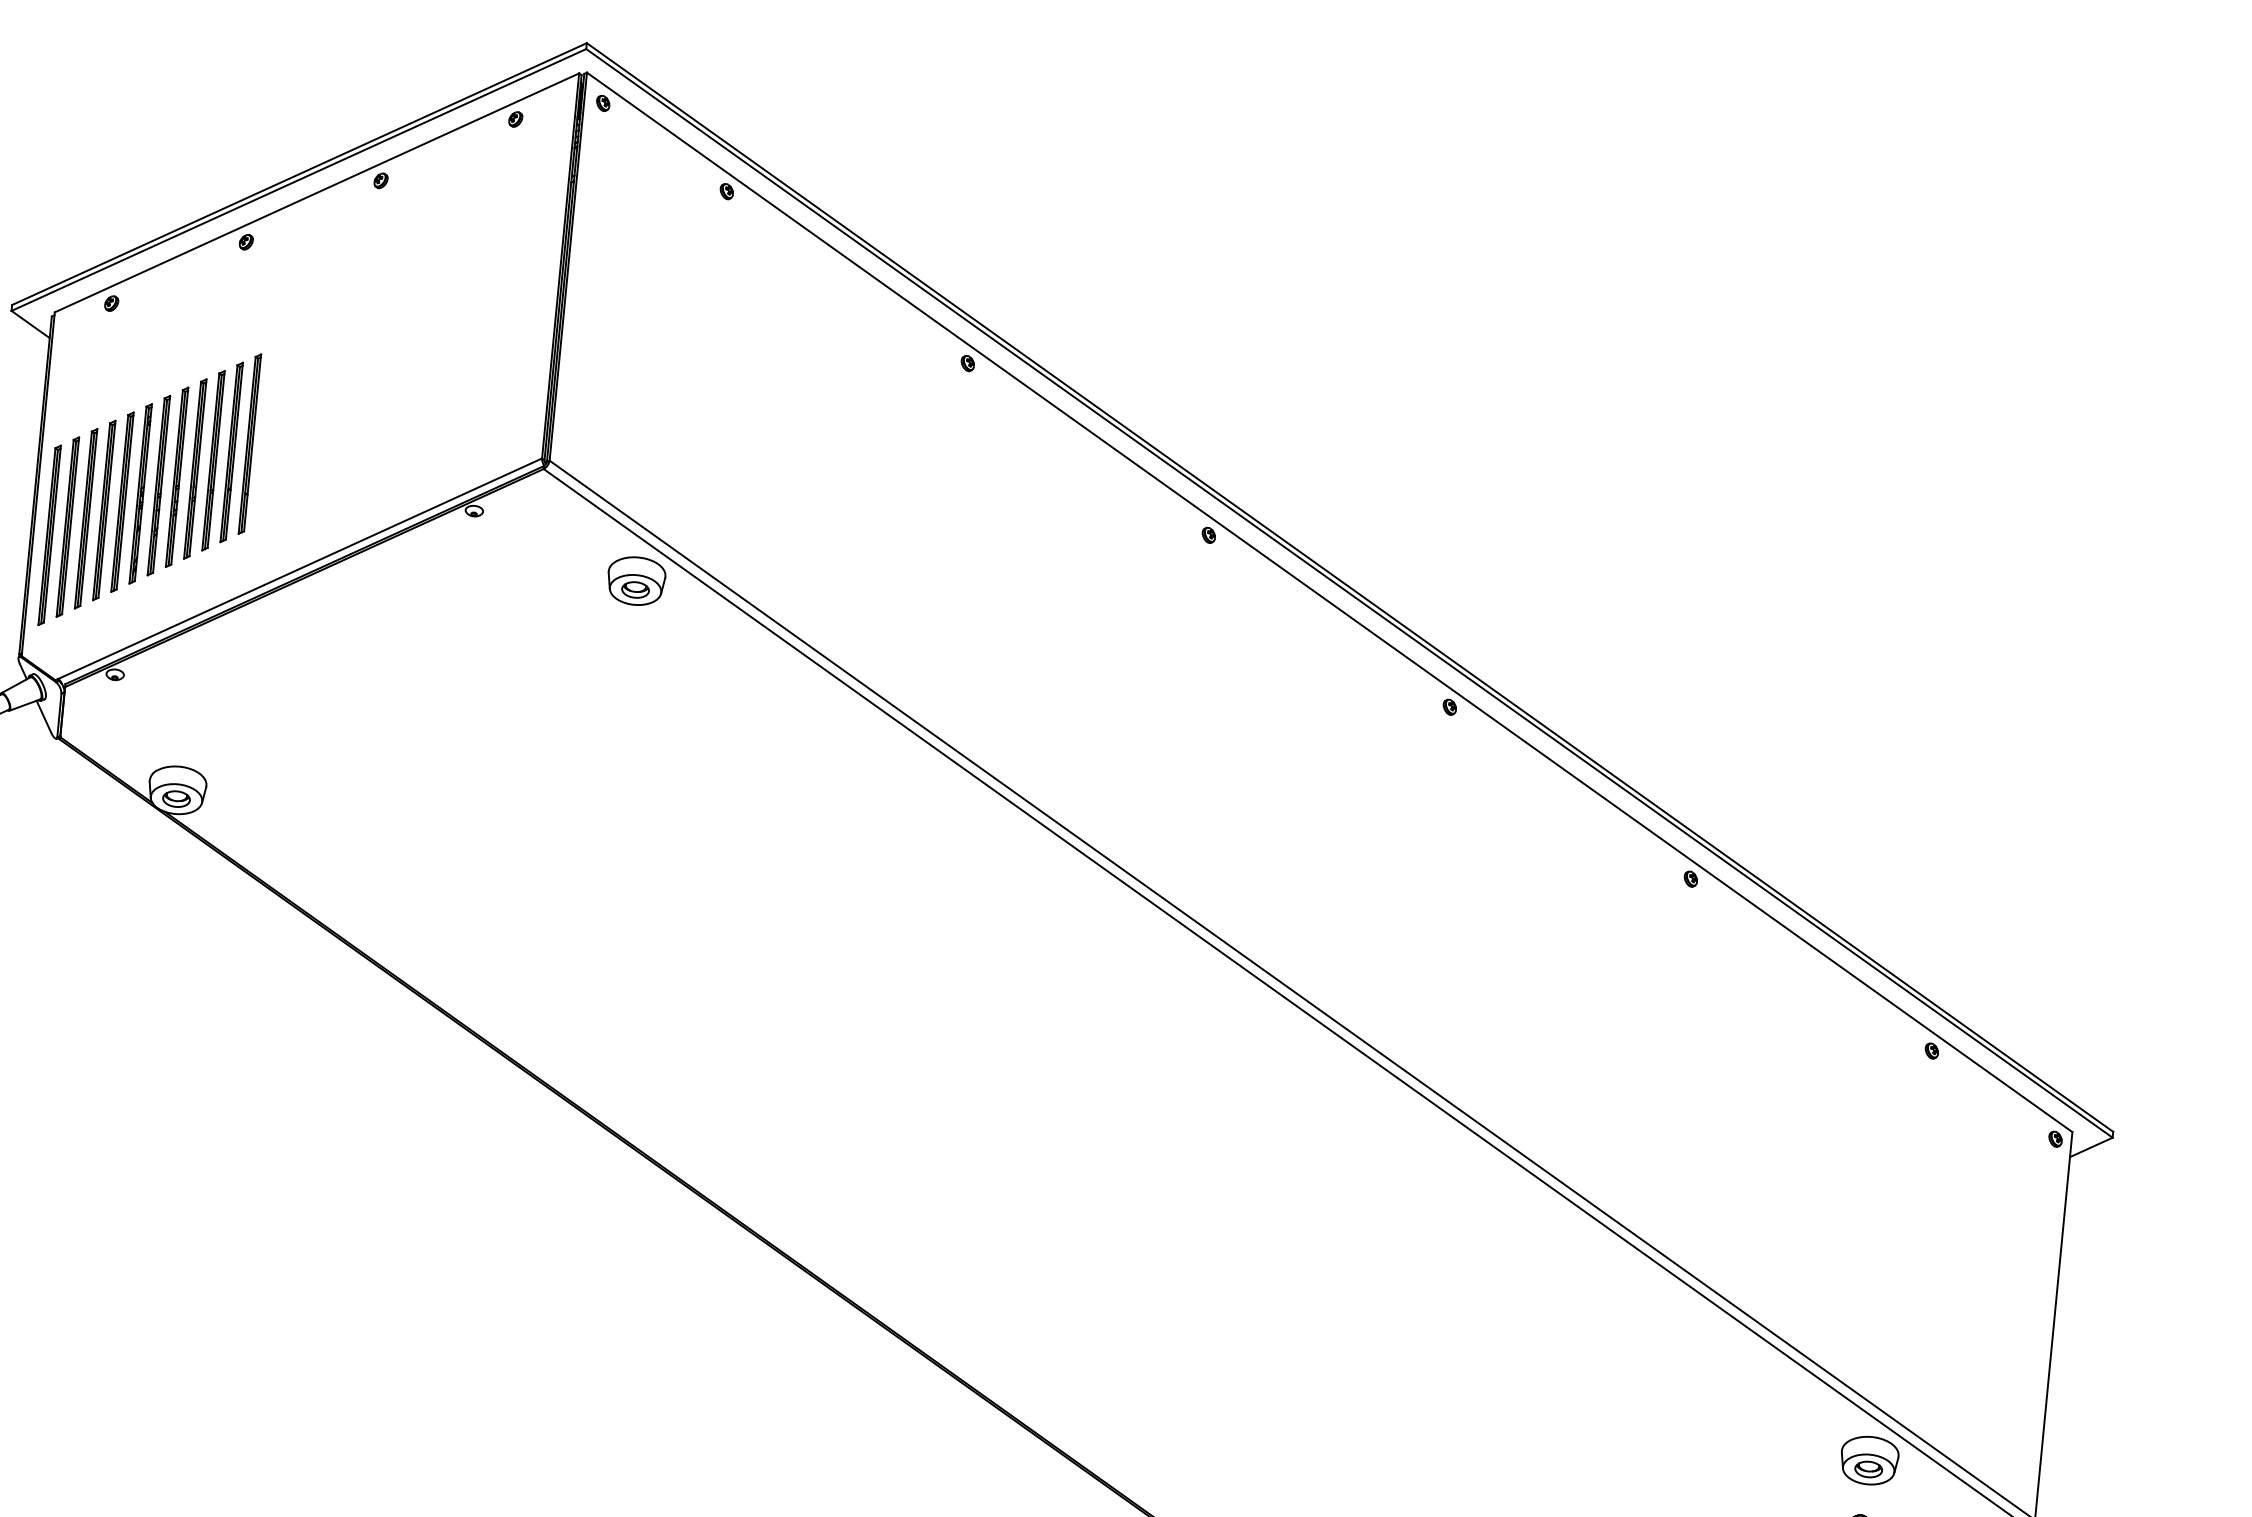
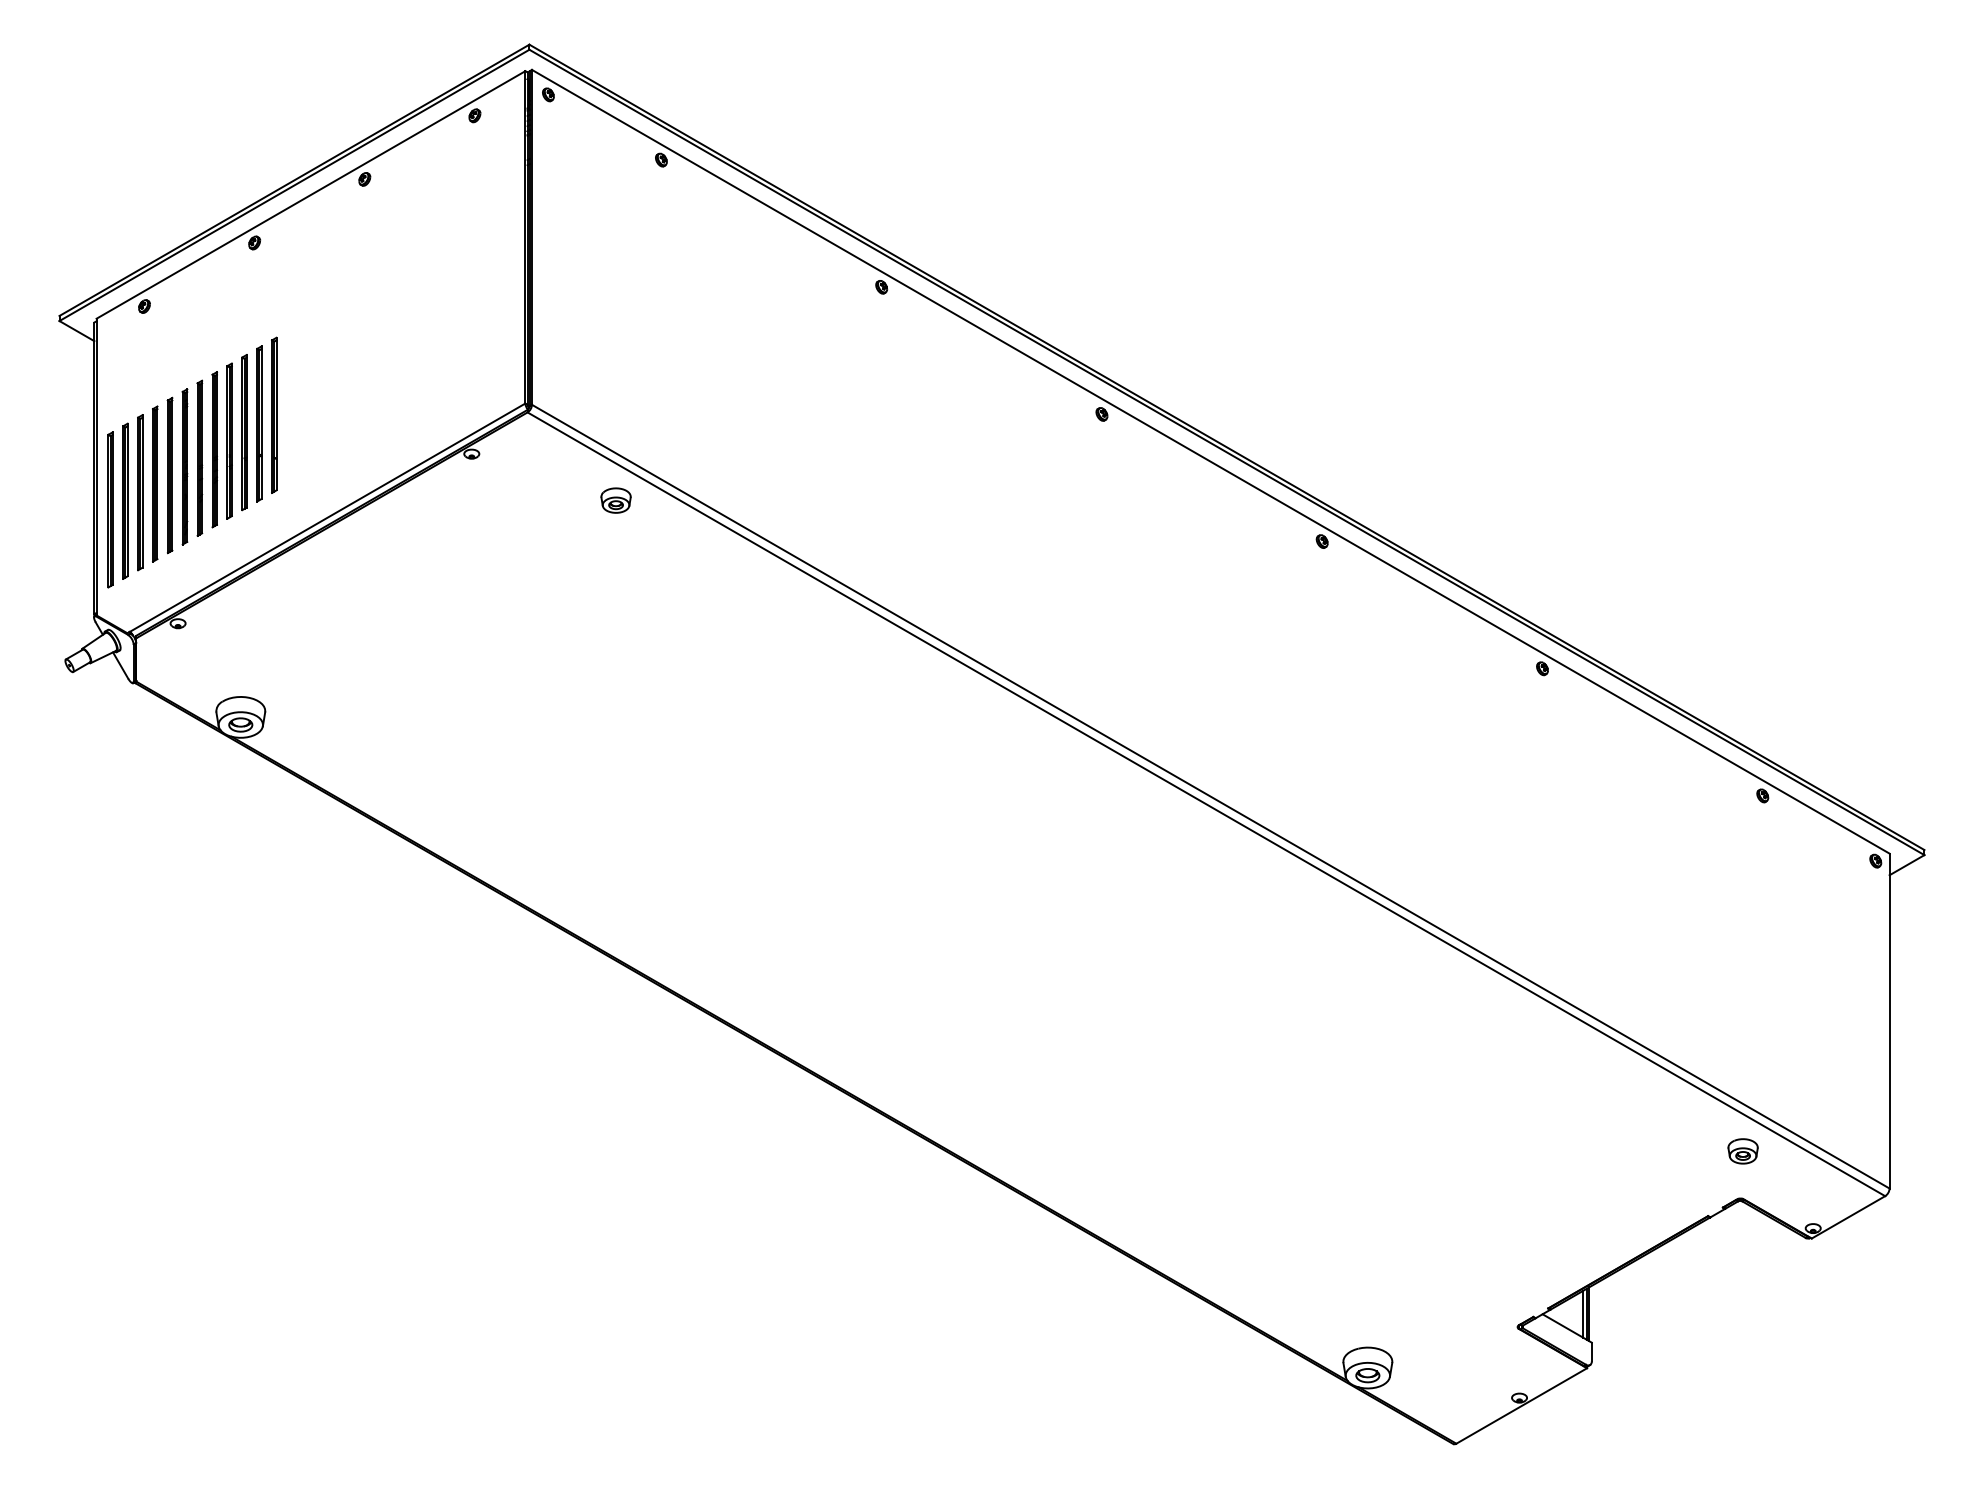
part: (635, 580) -> (615, 500), size x0.6
part: (1868, 1460) -> (1742, 1151), size x0.6

